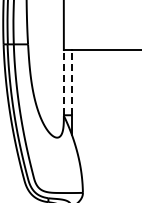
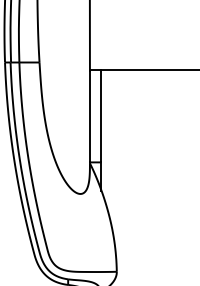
line: (63, 82) -> (89, 116), dashed -> solid
line: (72, 82) -> (102, 116), dashed -> solid

